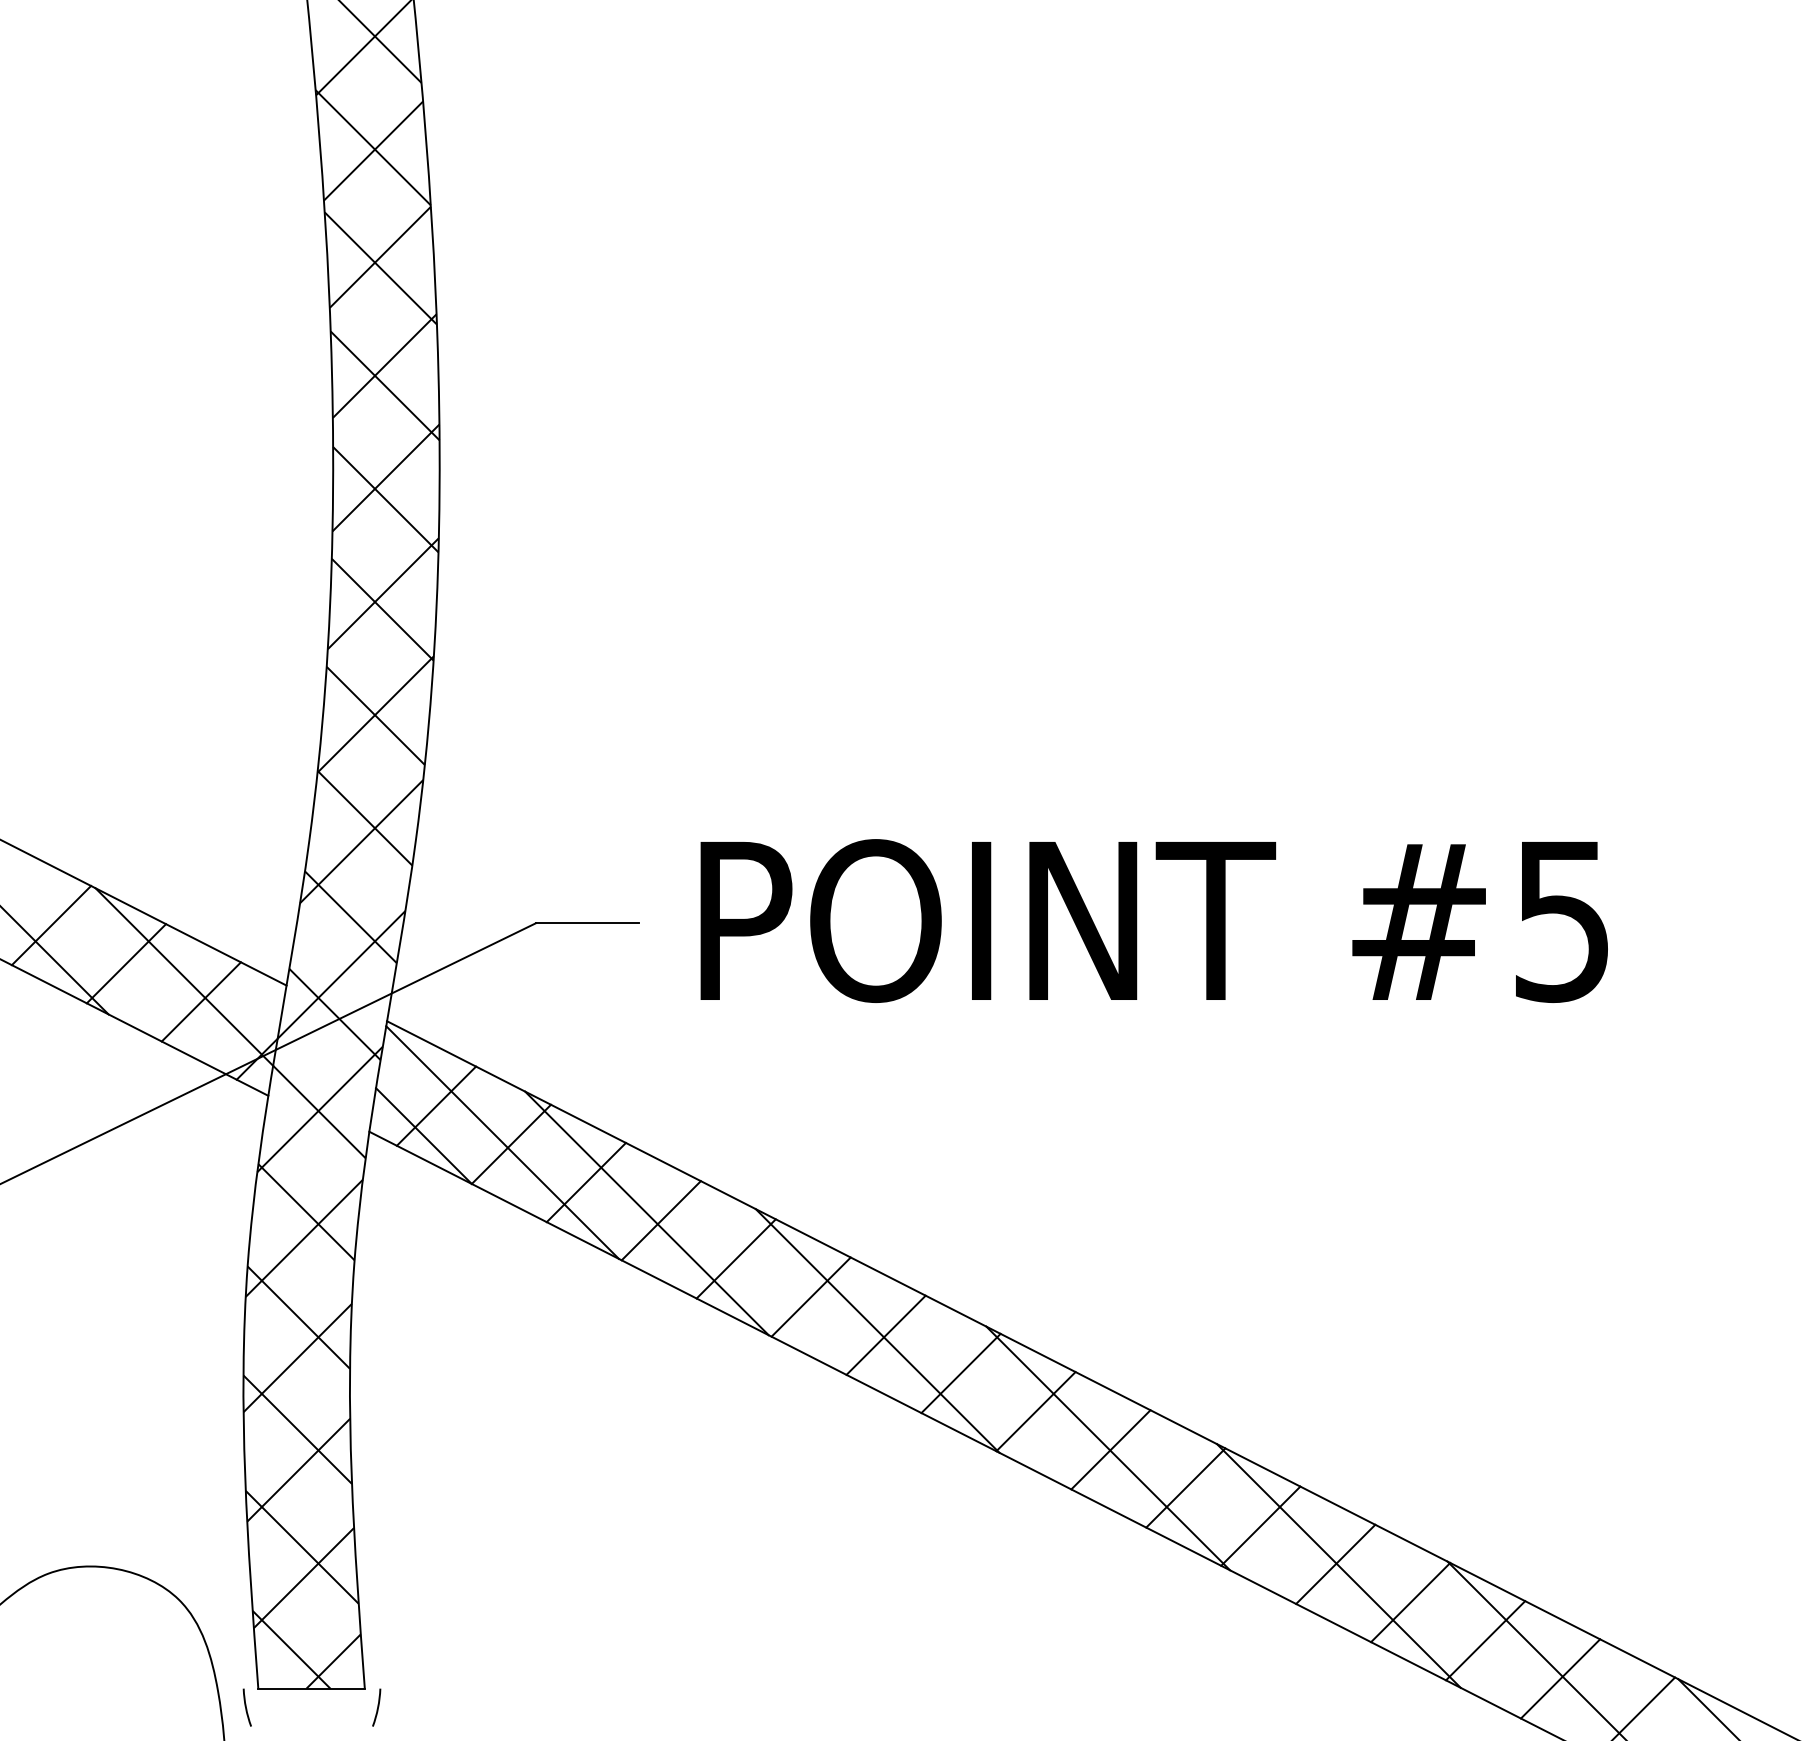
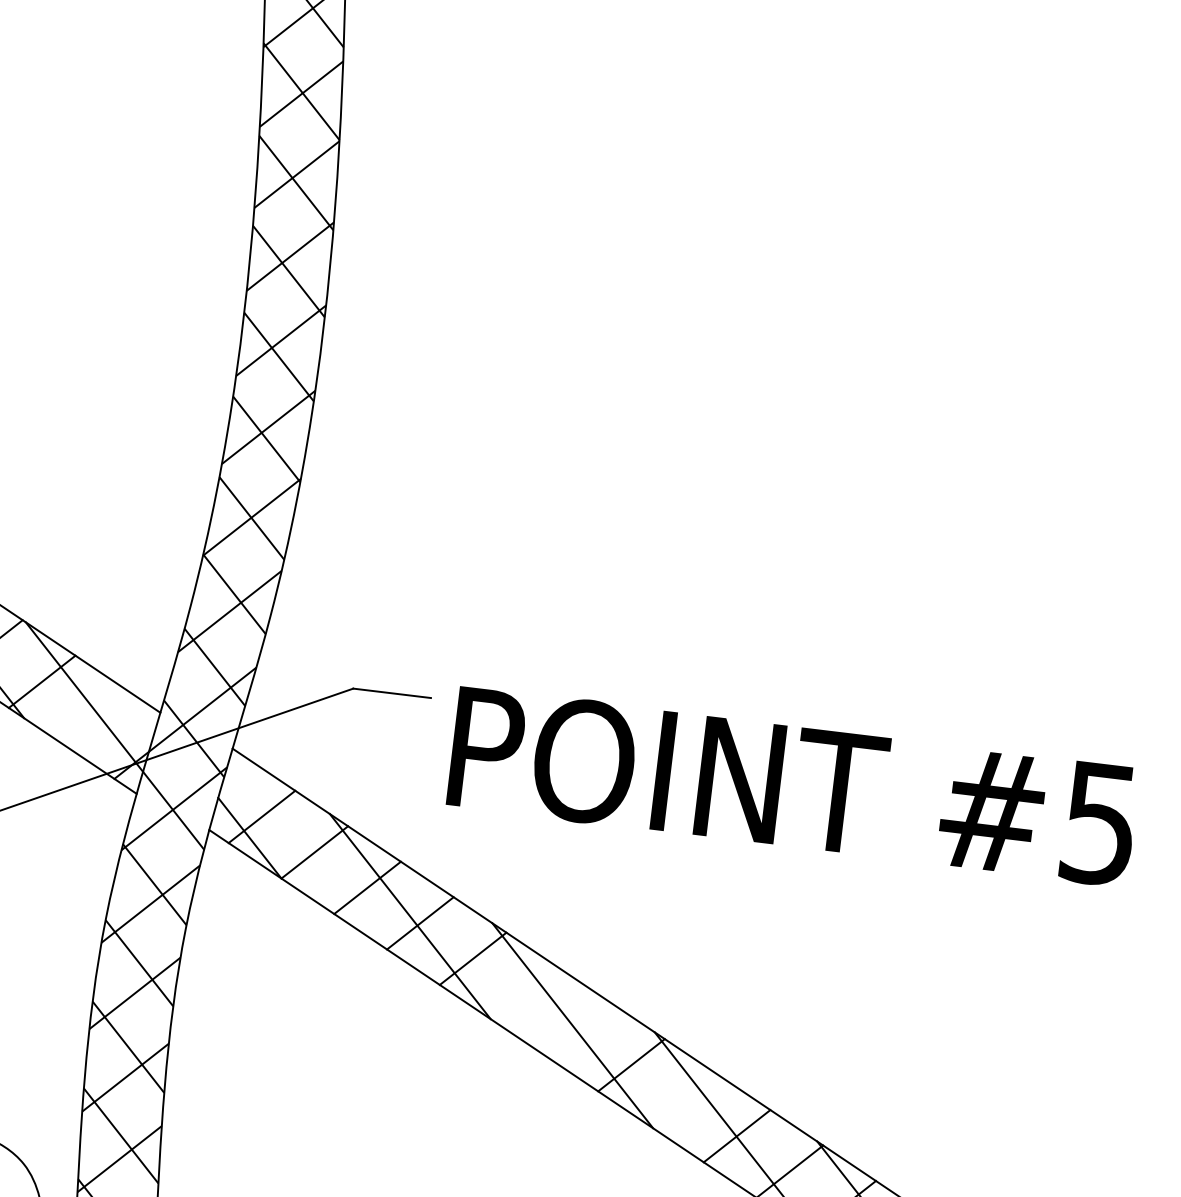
text: (1153, 920) -> (792, 786), moved
line: (200, 1001) -> (94, 716), removed
line: (502, 1142) -> (308, 850), removed
line: (810, 1296) -> (525, 993), removed
line: (885, 1334) -> (578, 1029), removed
line: (1035, 1411) -> (683, 1100), removed

